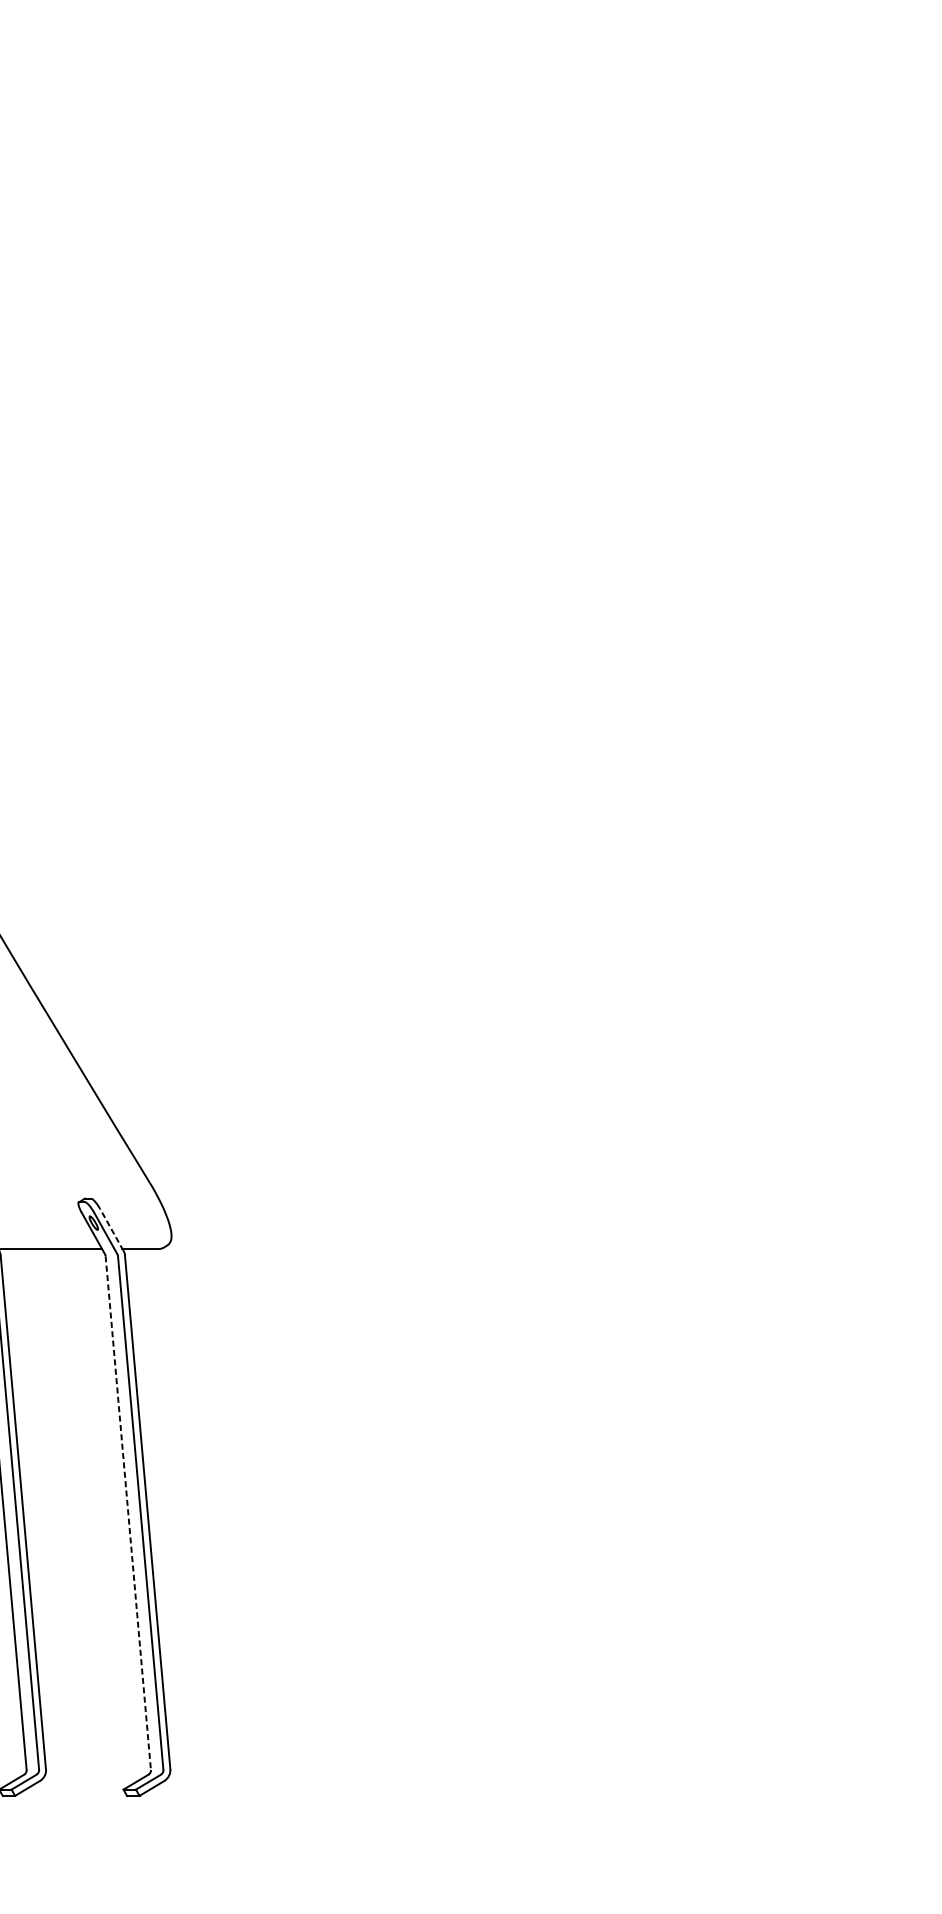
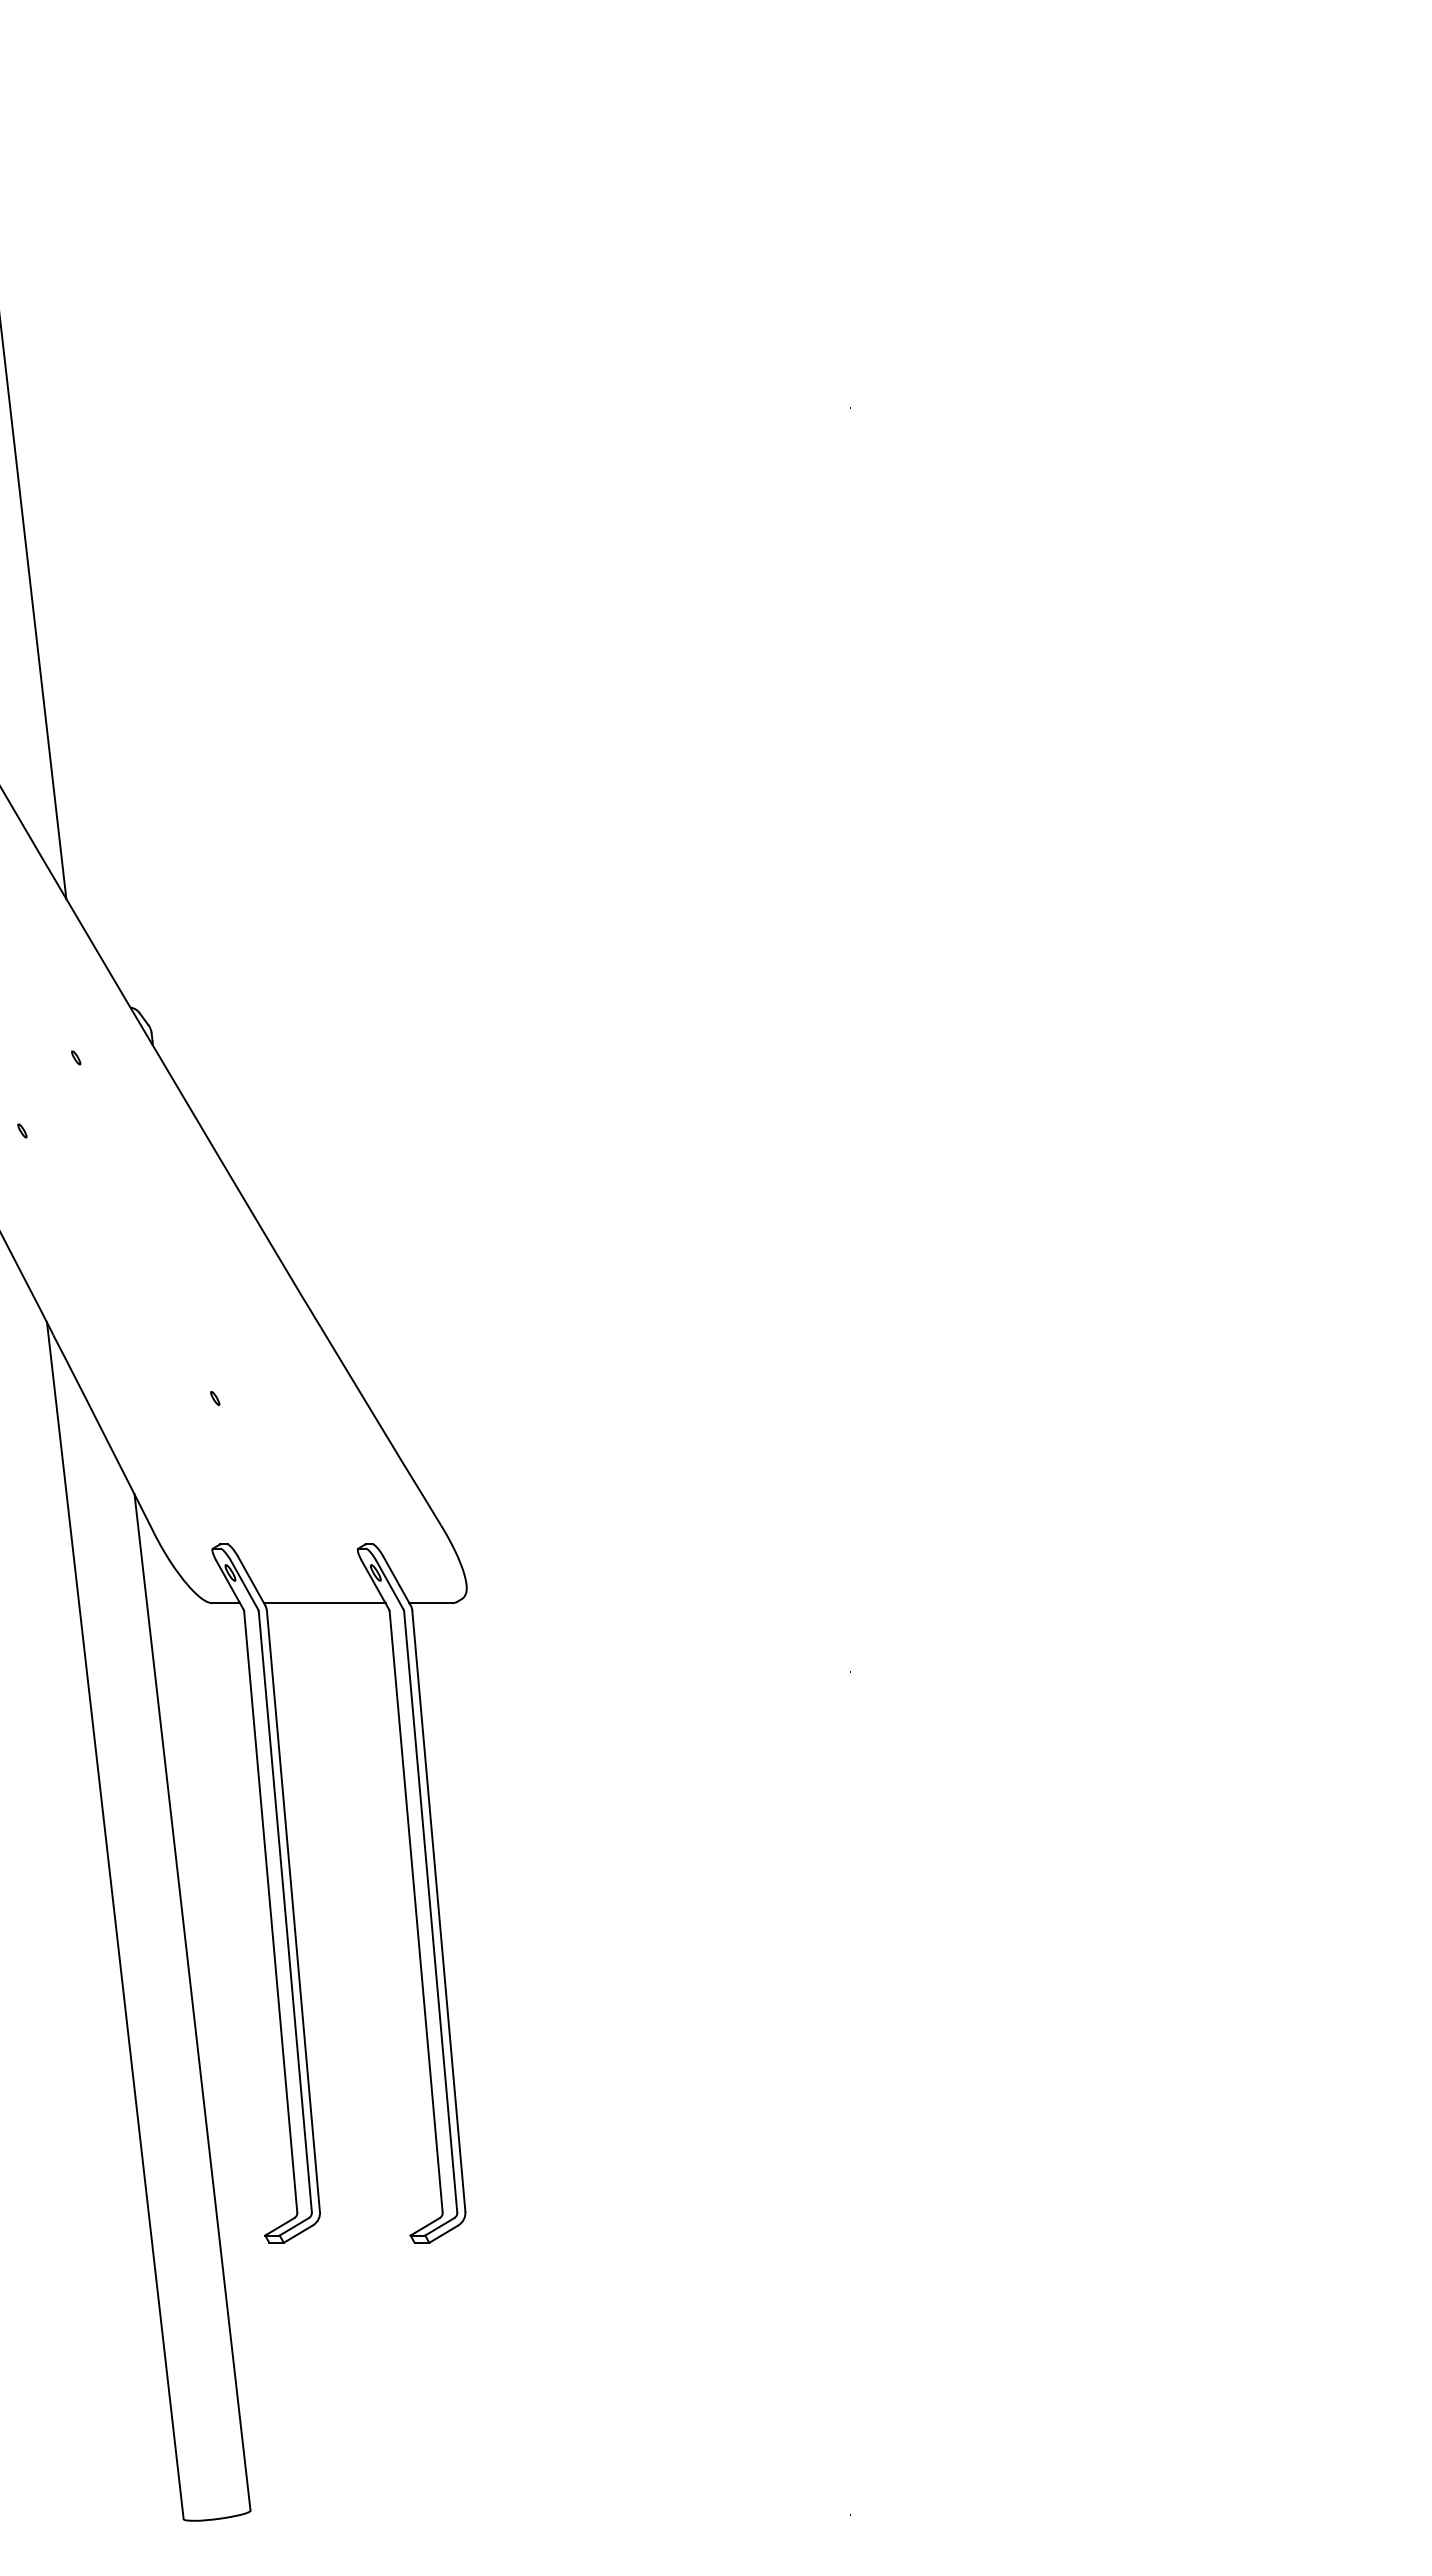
line: (111, 1229) -> (396, 1580), dashed -> solid
line: (128, 1513) -> (416, 1912), dashed -> solid

